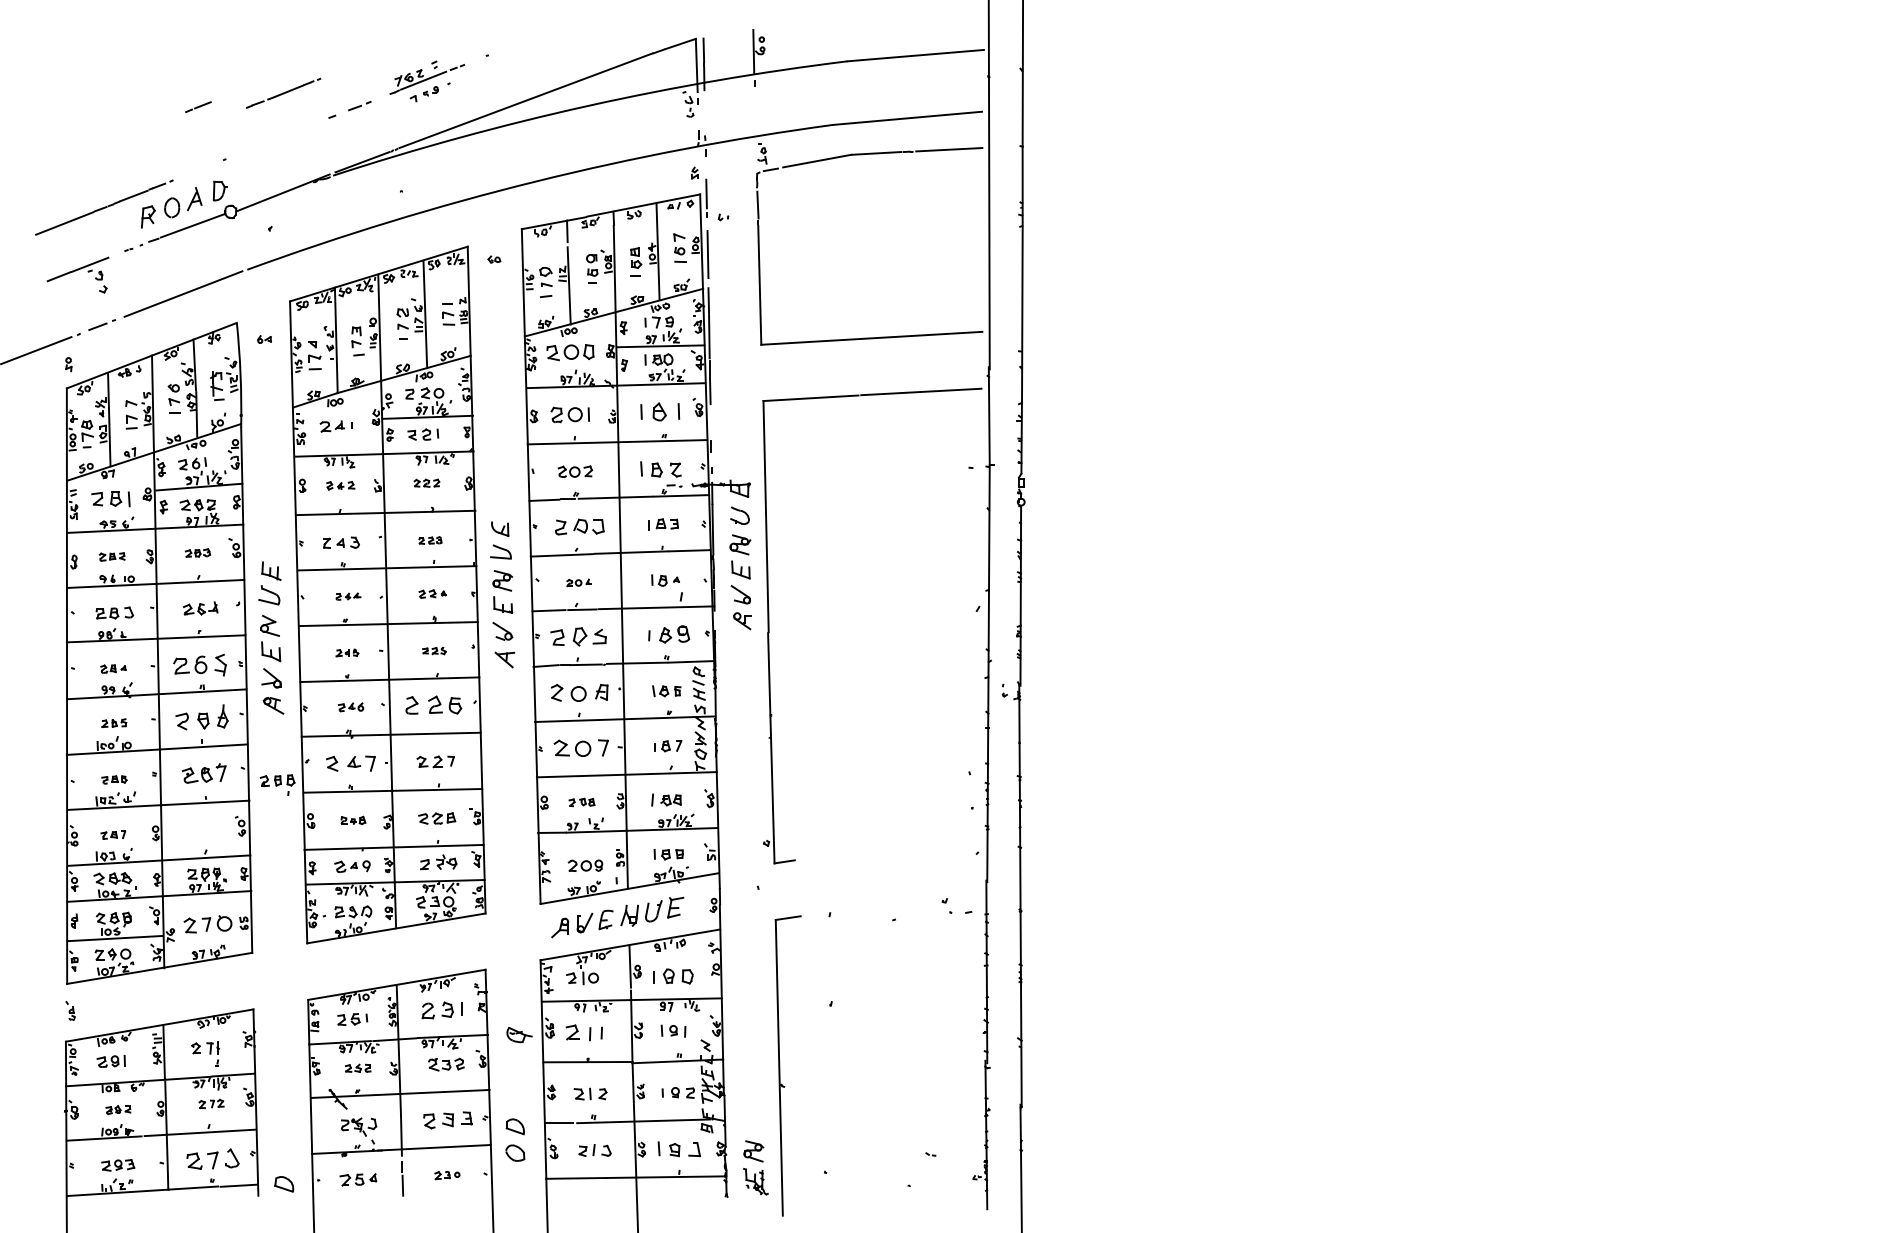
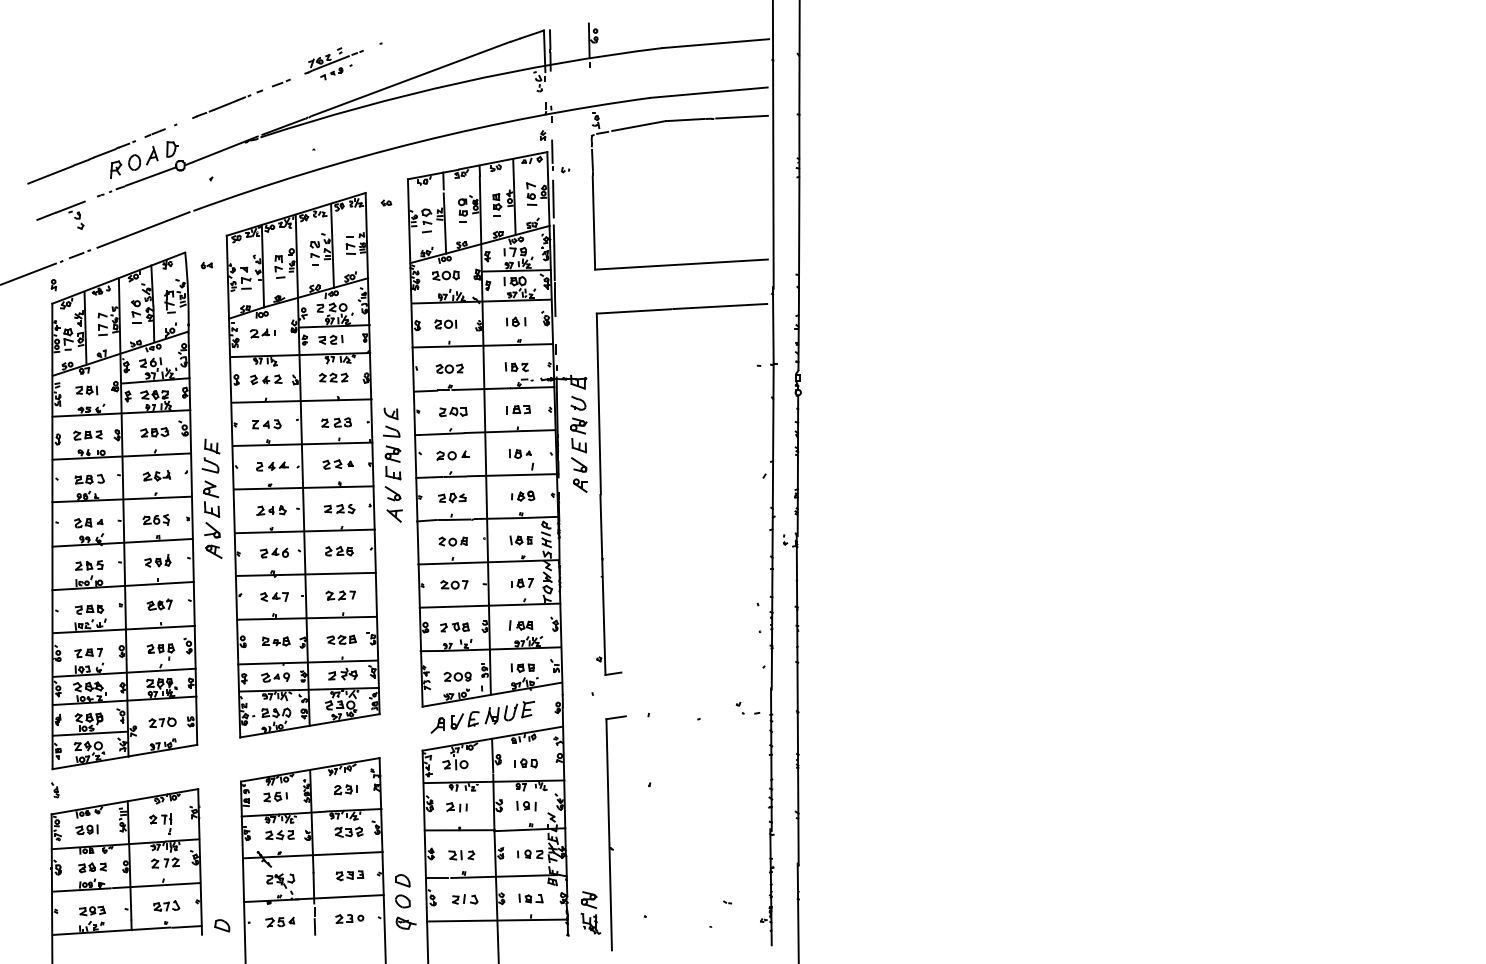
line: (283, 92) -> (221, 106), moved
line: (198, 107) -> (155, 133), moved
part: (569, 352) -> (445, 275), size x0.71
part: (660, 411) -> (516, 321), size x0.62
part: (569, 414) -> (445, 324), size x0.71
part: (661, 469) -> (517, 367), size x0.71
part: (426, 483) -> (333, 378), size x1.43
part: (340, 485) -> (266, 379), size x1.43
part: (110, 499) -> (86, 390), size x0.71
part: (579, 526) -> (453, 411), size x0.71
part: (430, 540) -> (336, 422), size x1.67
part: (197, 552) -> (154, 431), size x1.43
part: (111, 556) -> (87, 435), size x1.43
part: (578, 582) -> (452, 455), size x1.67
part: (432, 593) -> (338, 464), size x1.43
part: (348, 596) -> (272, 466), size x1.67
part: (669, 634) -> (523, 496), size x0.71
part: (578, 636) -> (452, 497), size x0.62
part: (434, 650) -> (339, 508), size x1.67
part: (347, 652) -> (271, 510), size x1.67
part: (199, 664) -> (156, 519), size x0.62
part: (113, 668) -> (88, 522), size x1.43
part: (579, 692) -> (453, 541), size x0.62
part: (434, 704) -> (339, 550), size x0.62
part: (350, 706) -> (274, 552), size x1.43
part: (201, 716) -> (157, 560), size x0.62
part: (114, 722) -> (89, 564), size x1.43
part: (580, 747) -> (453, 584), size x0.62
part: (351, 763) -> (274, 596), size x0.71
part: (203, 773) -> (159, 604), size x0.71
part: (114, 779) -> (89, 609), size x1.43
part: (277, 784) -> (160, 651), moved
part: (581, 802) -> (454, 627), size x1.43
part: (353, 820) -> (276, 641), size x1.43
part: (113, 834) -> (88, 652), size x1.43
part: (207, 923) -> (162, 721), size x0.71
part: (673, 976) -> (526, 763), size x0.71
part: (442, 1009) -> (345, 789), size x0.71
part: (584, 1032) -> (456, 807), size x0.71
part: (519, 1035) -> (406, 923), moved
part: (357, 1068) -> (279, 835), size x1.43
part: (211, 1103) -> (165, 862), size x1.43
part: (118, 1109) -> (92, 867), size x1.43
part: (447, 1119) -> (349, 875), size x0.71
part: (678, 1149) -> (530, 898), size x0.71
part: (213, 1158) -> (166, 905), size x0.62
part: (447, 1175) -> (349, 918), size x1.43

